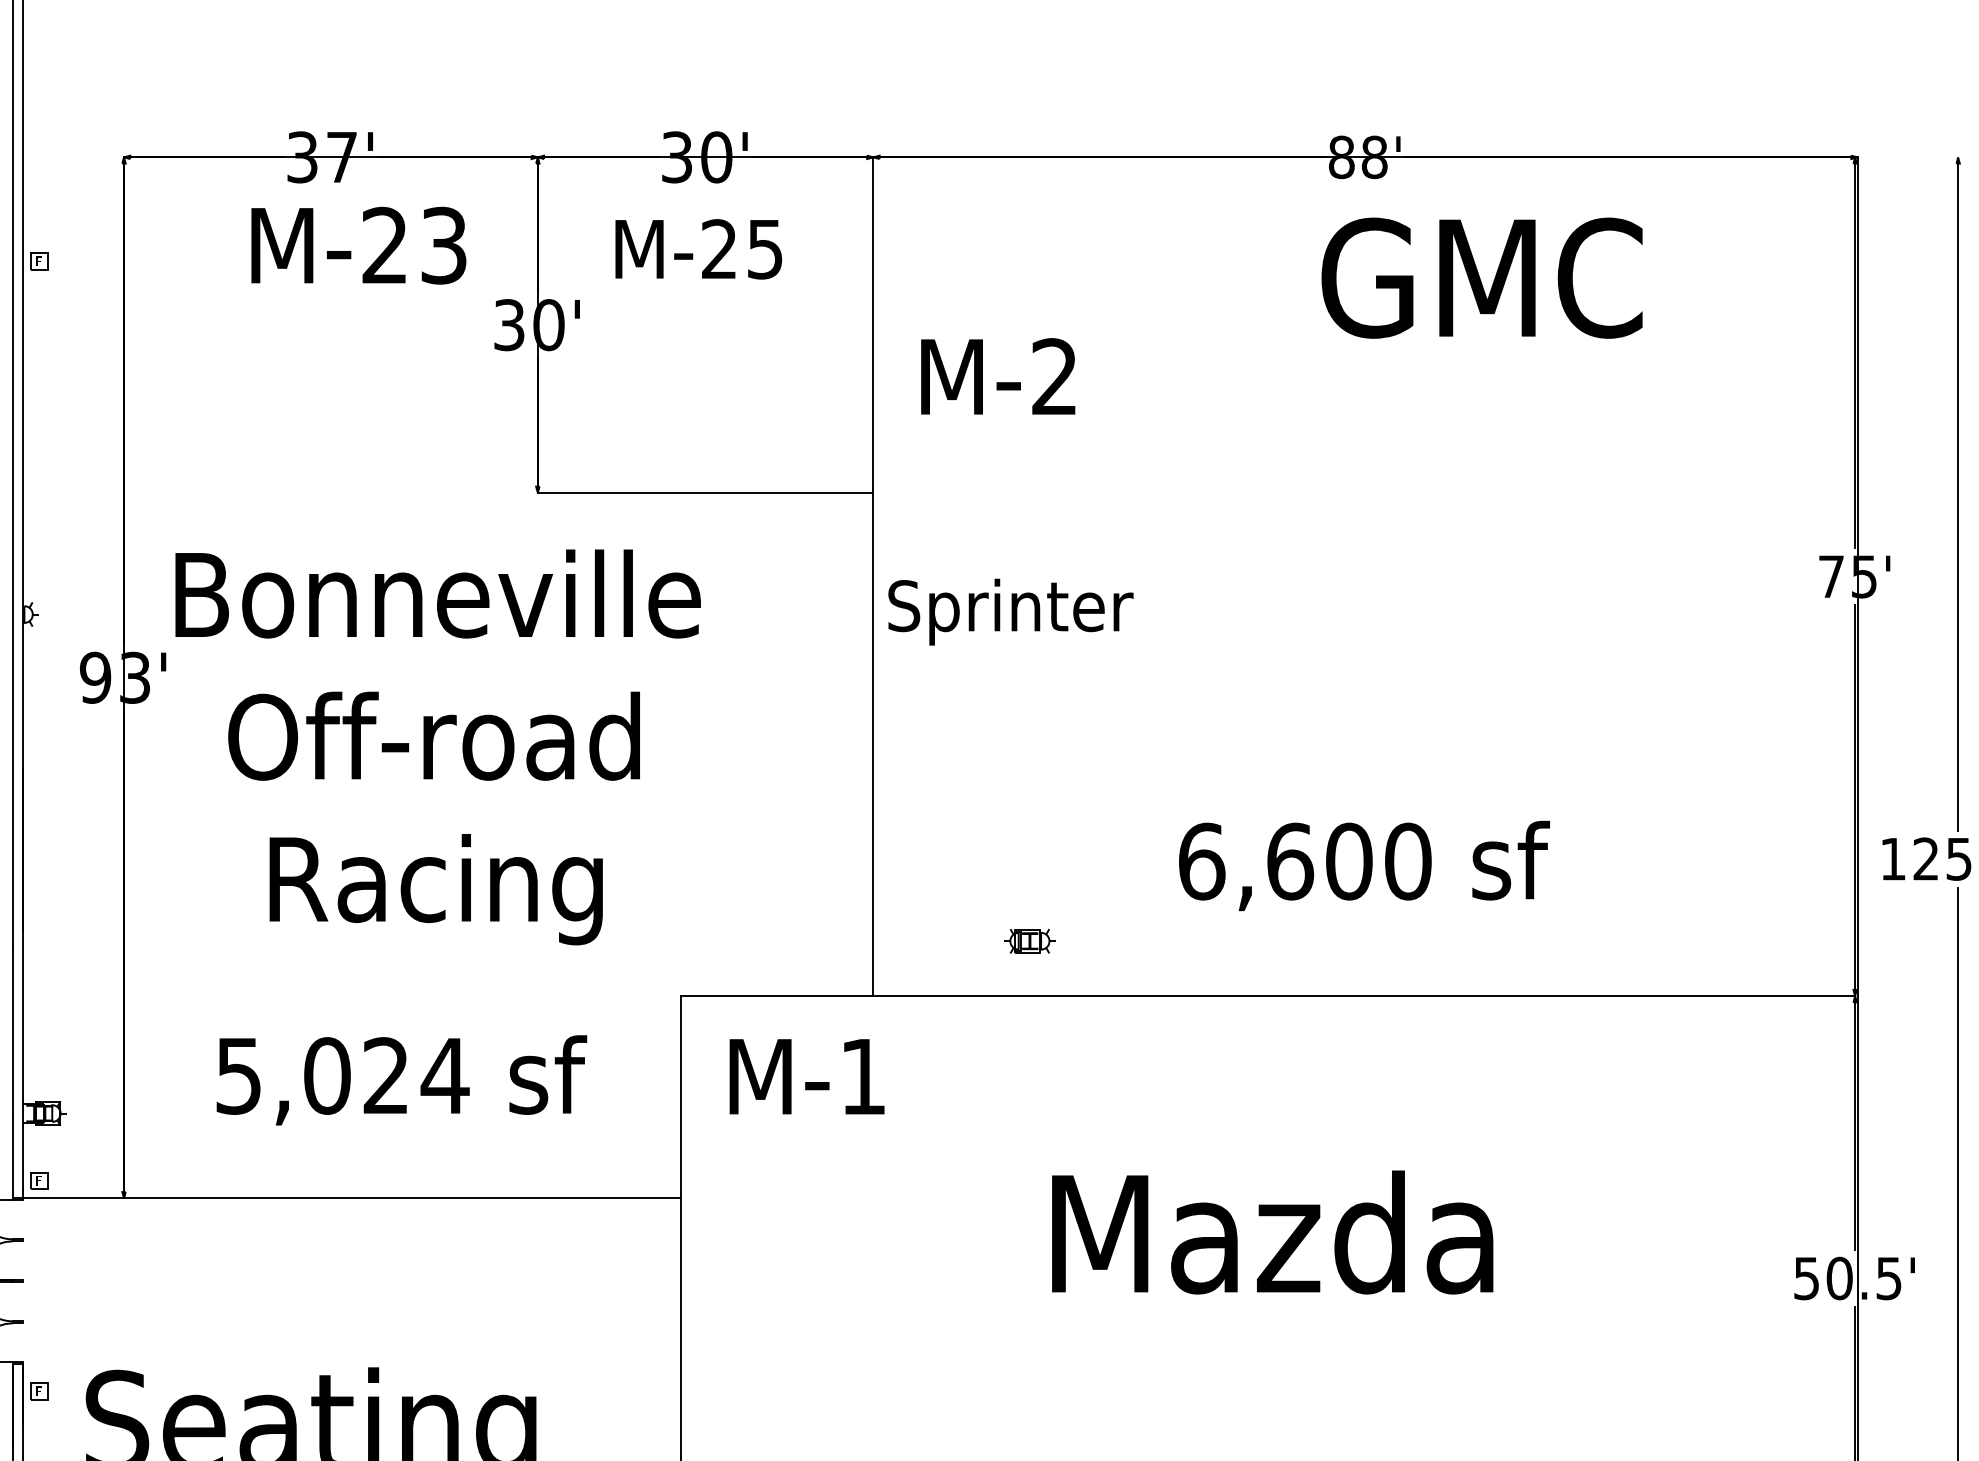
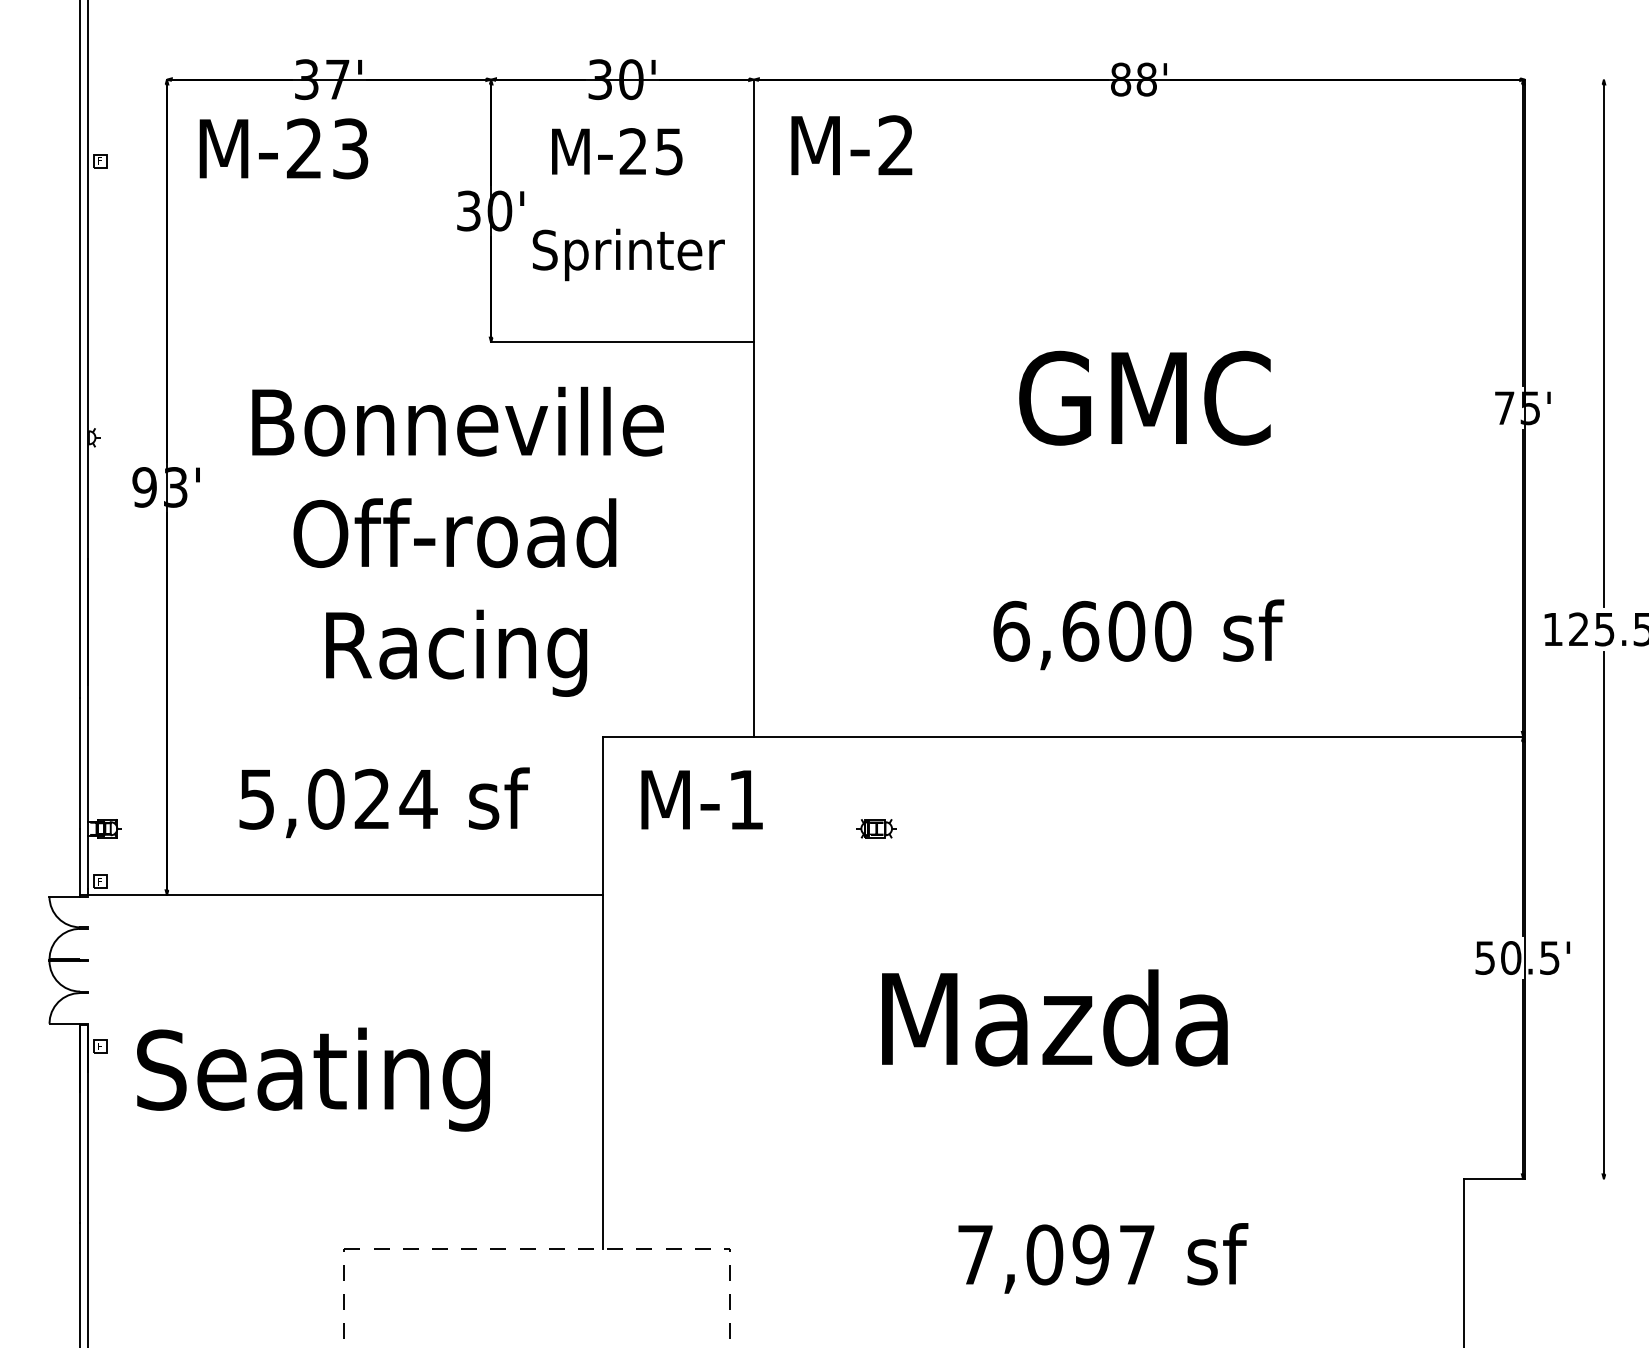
text: (358, 245) -> (283, 148), moved
text: (1481, 277) -> (1144, 397), moved
text: (997, 376) -> (851, 145), moved
text: (1010, 611) -> (628, 254), moved
text: (437, 746) -> (457, 541), moved
part: (1029, 940) -> (876, 828), moved
text: (1272, 1231) -> (1054, 1017), moved

